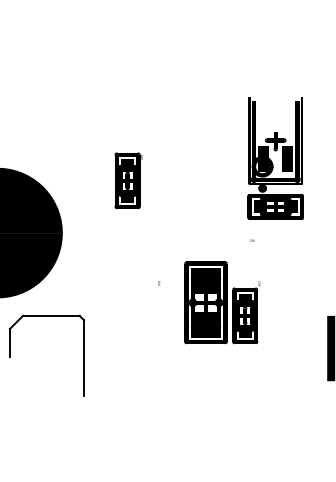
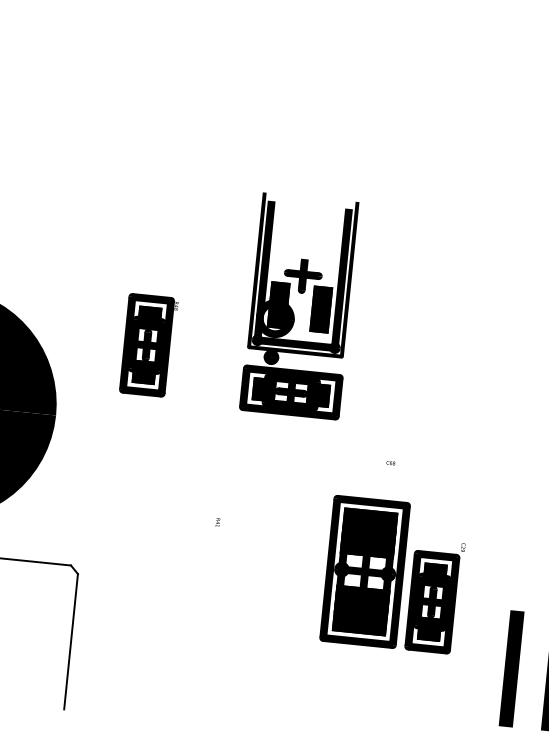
part: (275, 158) -> (299, 306), moved
text: (128, 180) -> (148, 344), moved
text: (222, 302) -> (394, 574), moved

